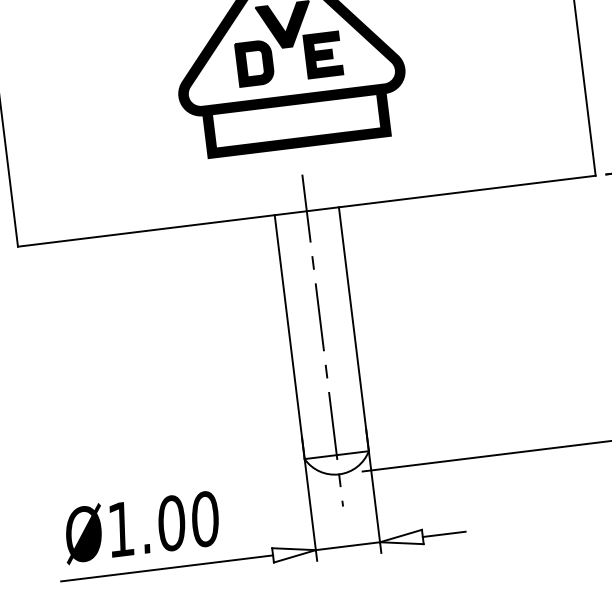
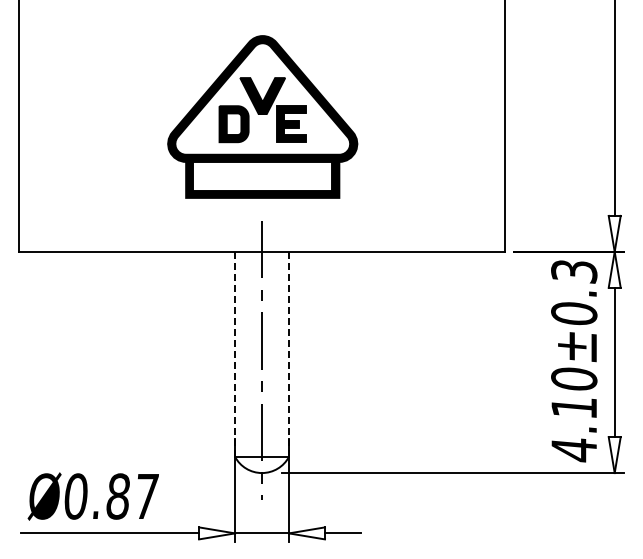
line: (354, 328) -> (289, 353), solid -> dashed
line: (290, 337) -> (235, 354), solid -> dashed
text: (163, 524) -> (111, 496), Ø1.00 -> Ø0.87

